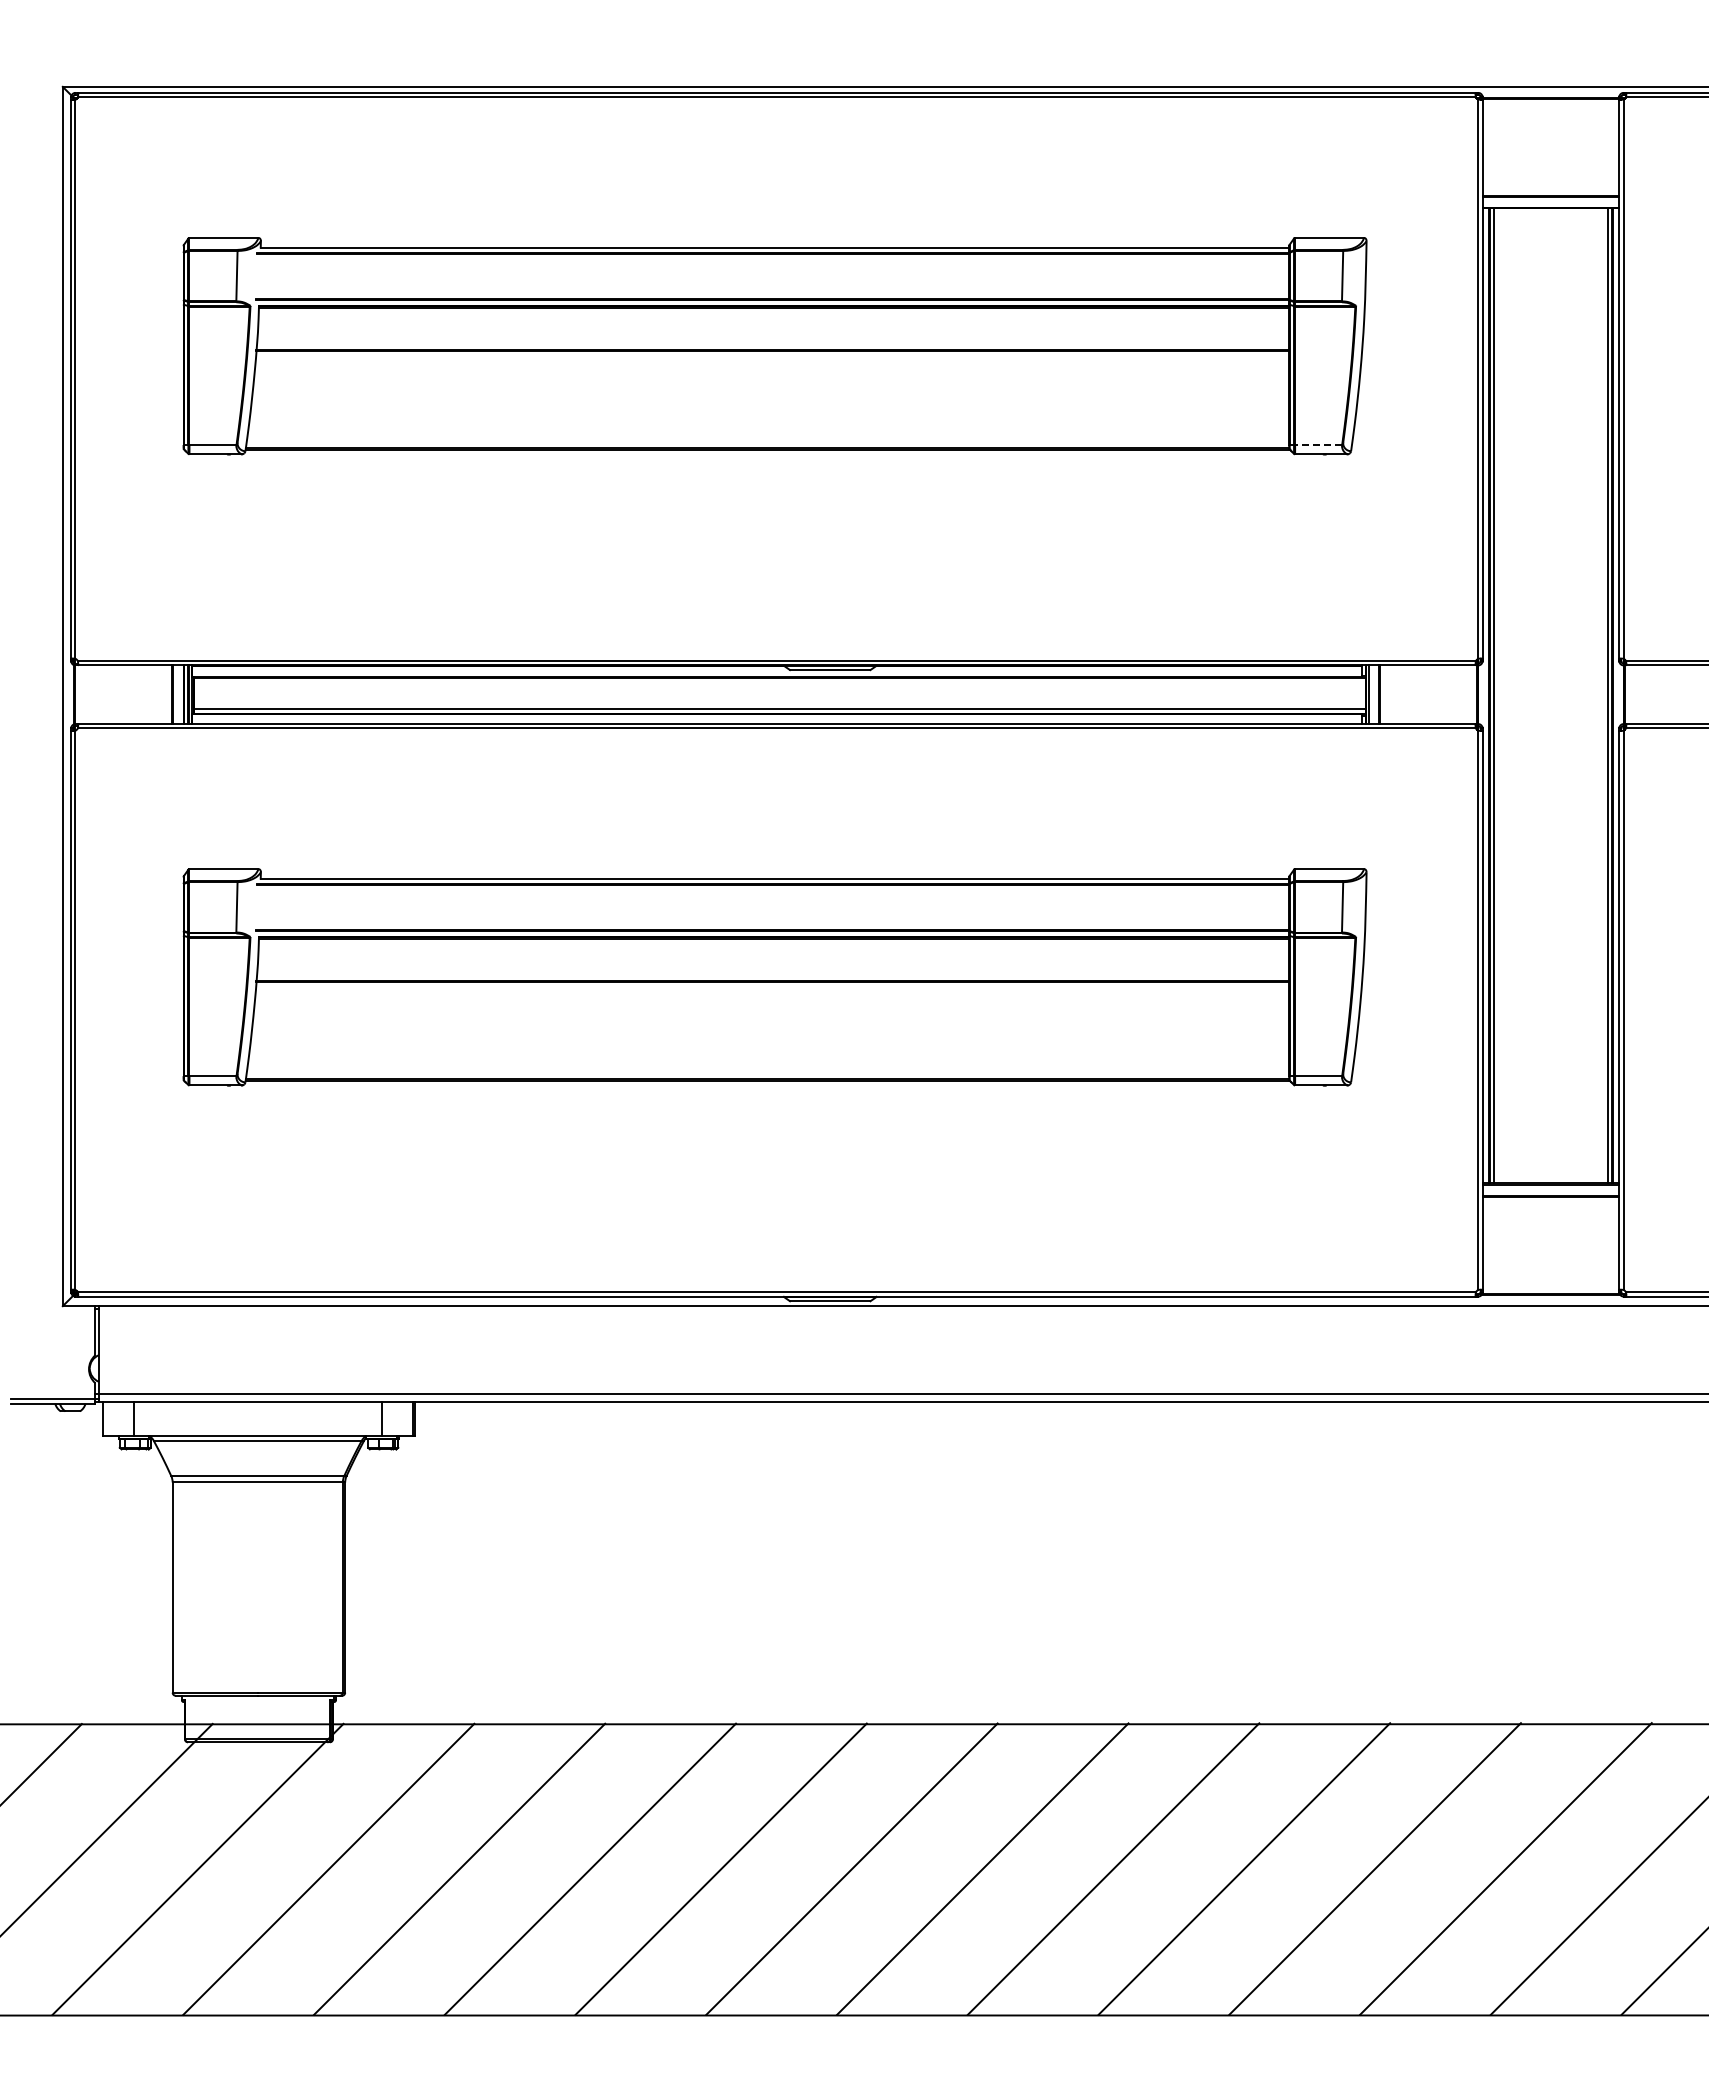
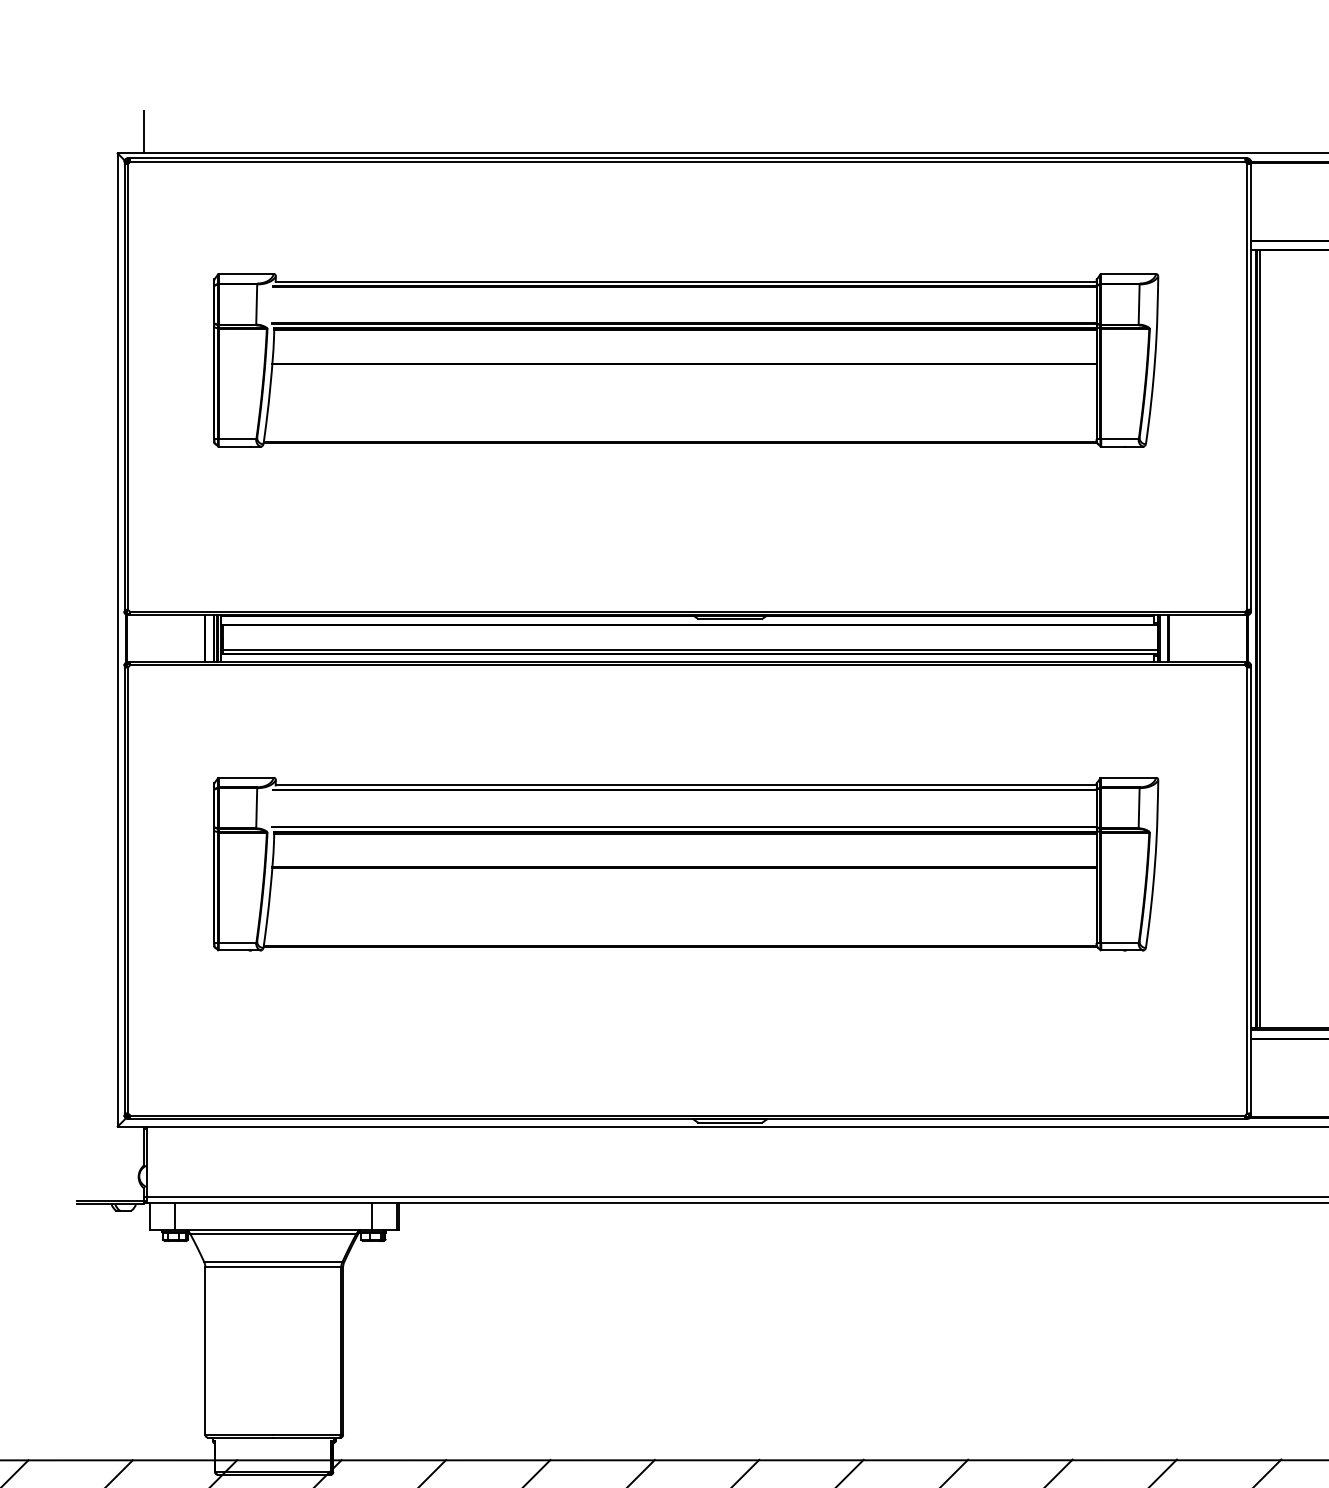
line: (95, 59) -> (143, 131), added
line: (1318, 445) -> (1119, 439), dashed -> solid

